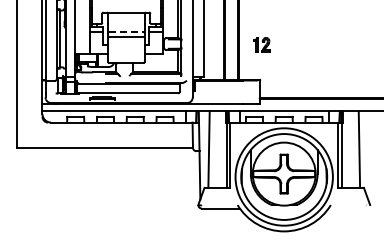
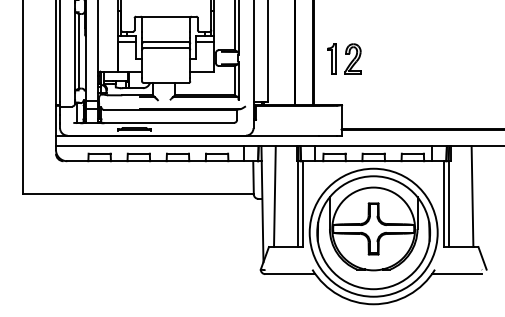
line: (126, 32) -> (166, 42), dashed -> solid
part: (261, 44) -> (343, 58), size x1.67
line: (347, 208) -> (456, 274), added

